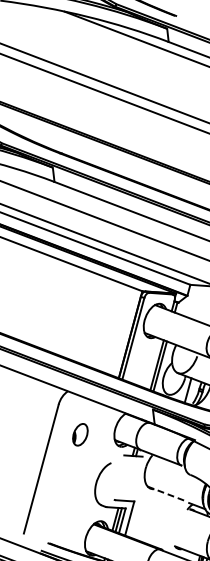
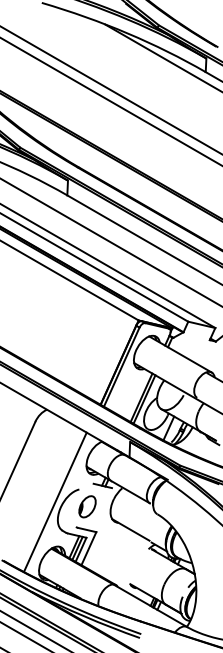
part: (80, 434) -> (87, 506), moved
line: (90, 478) -> (55, 501), added
line: (166, 493) -> (130, 529), dashed -> solid

